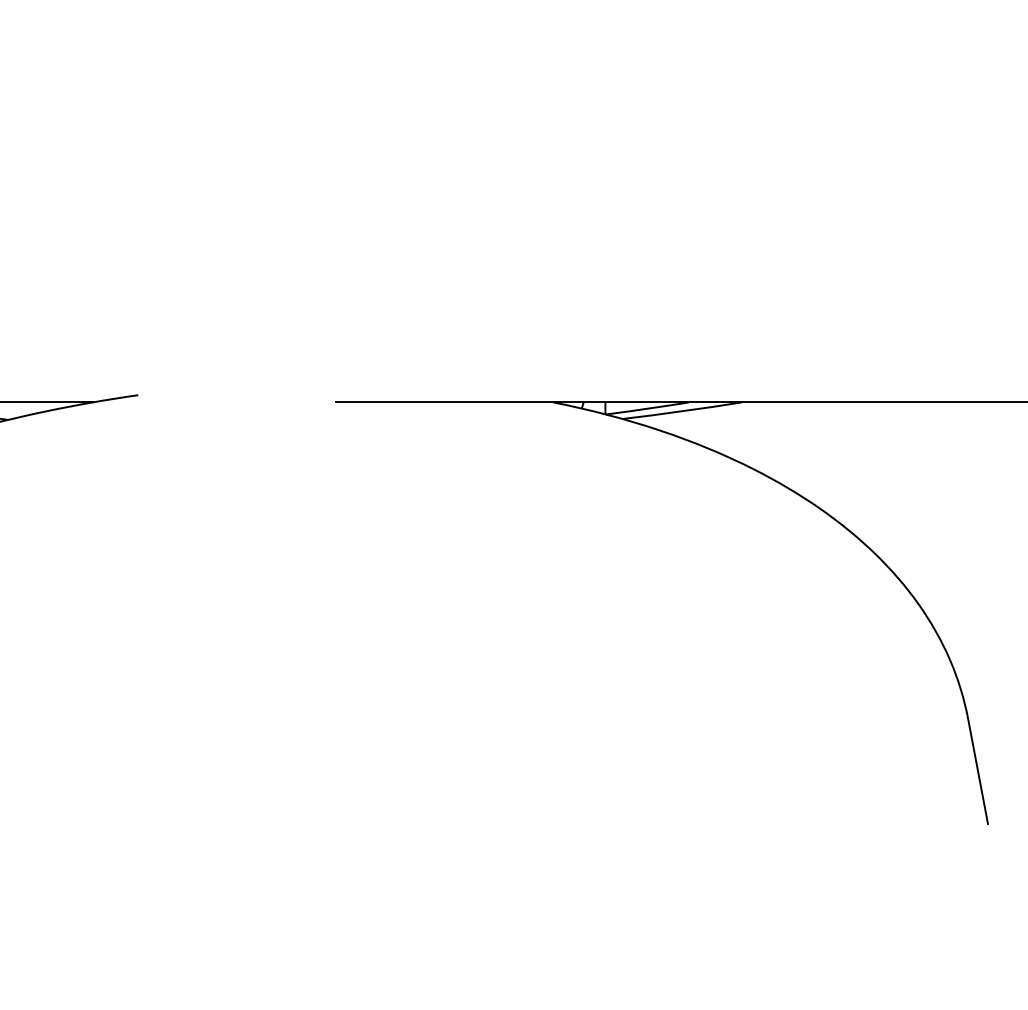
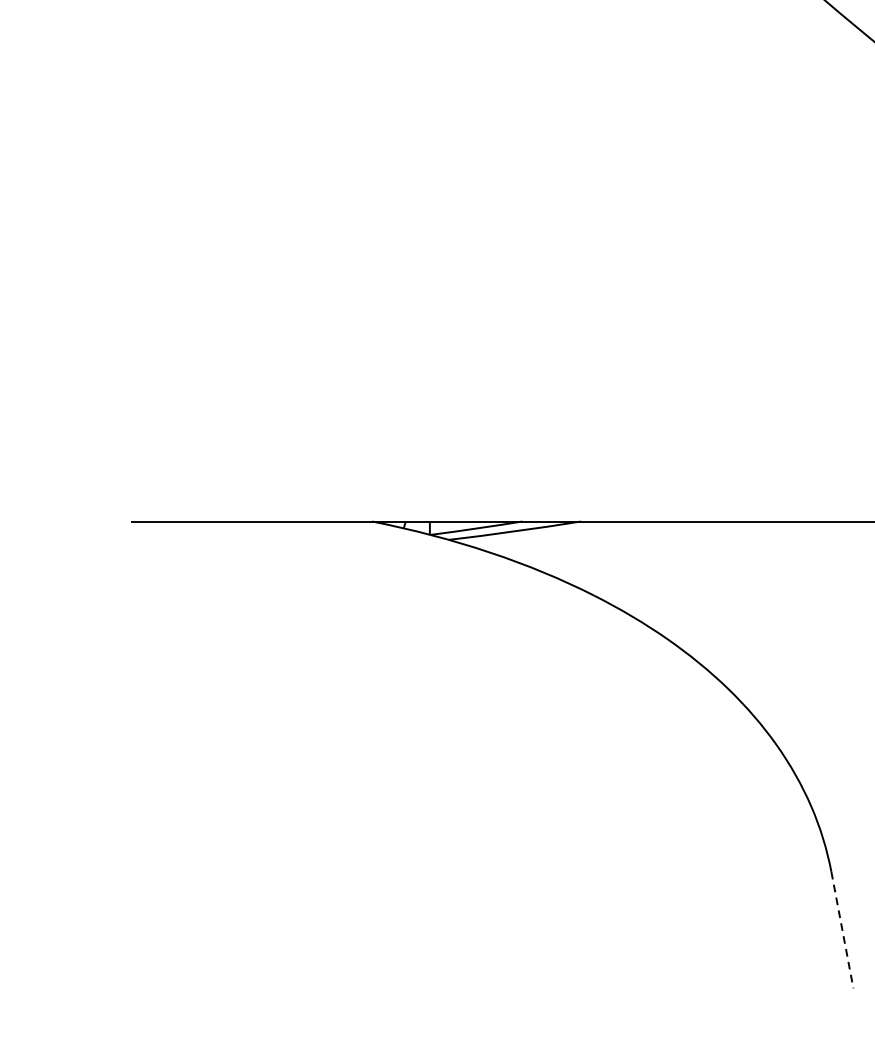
line: (978, 771) -> (842, 930), solid -> dashed

